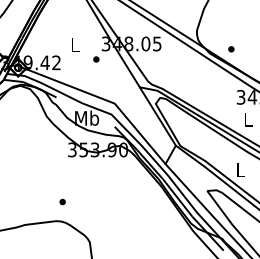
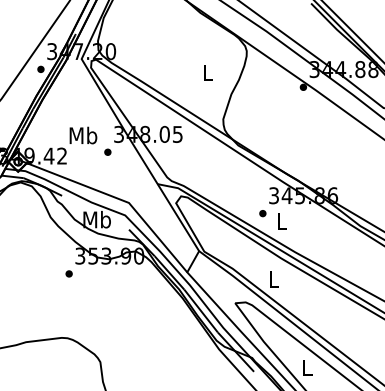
text: (75, 44) -> (83, 135), L -> Mb
part: (231, 49) -> (262, 213), moved
part: (62, 201) -> (68, 273), moved

